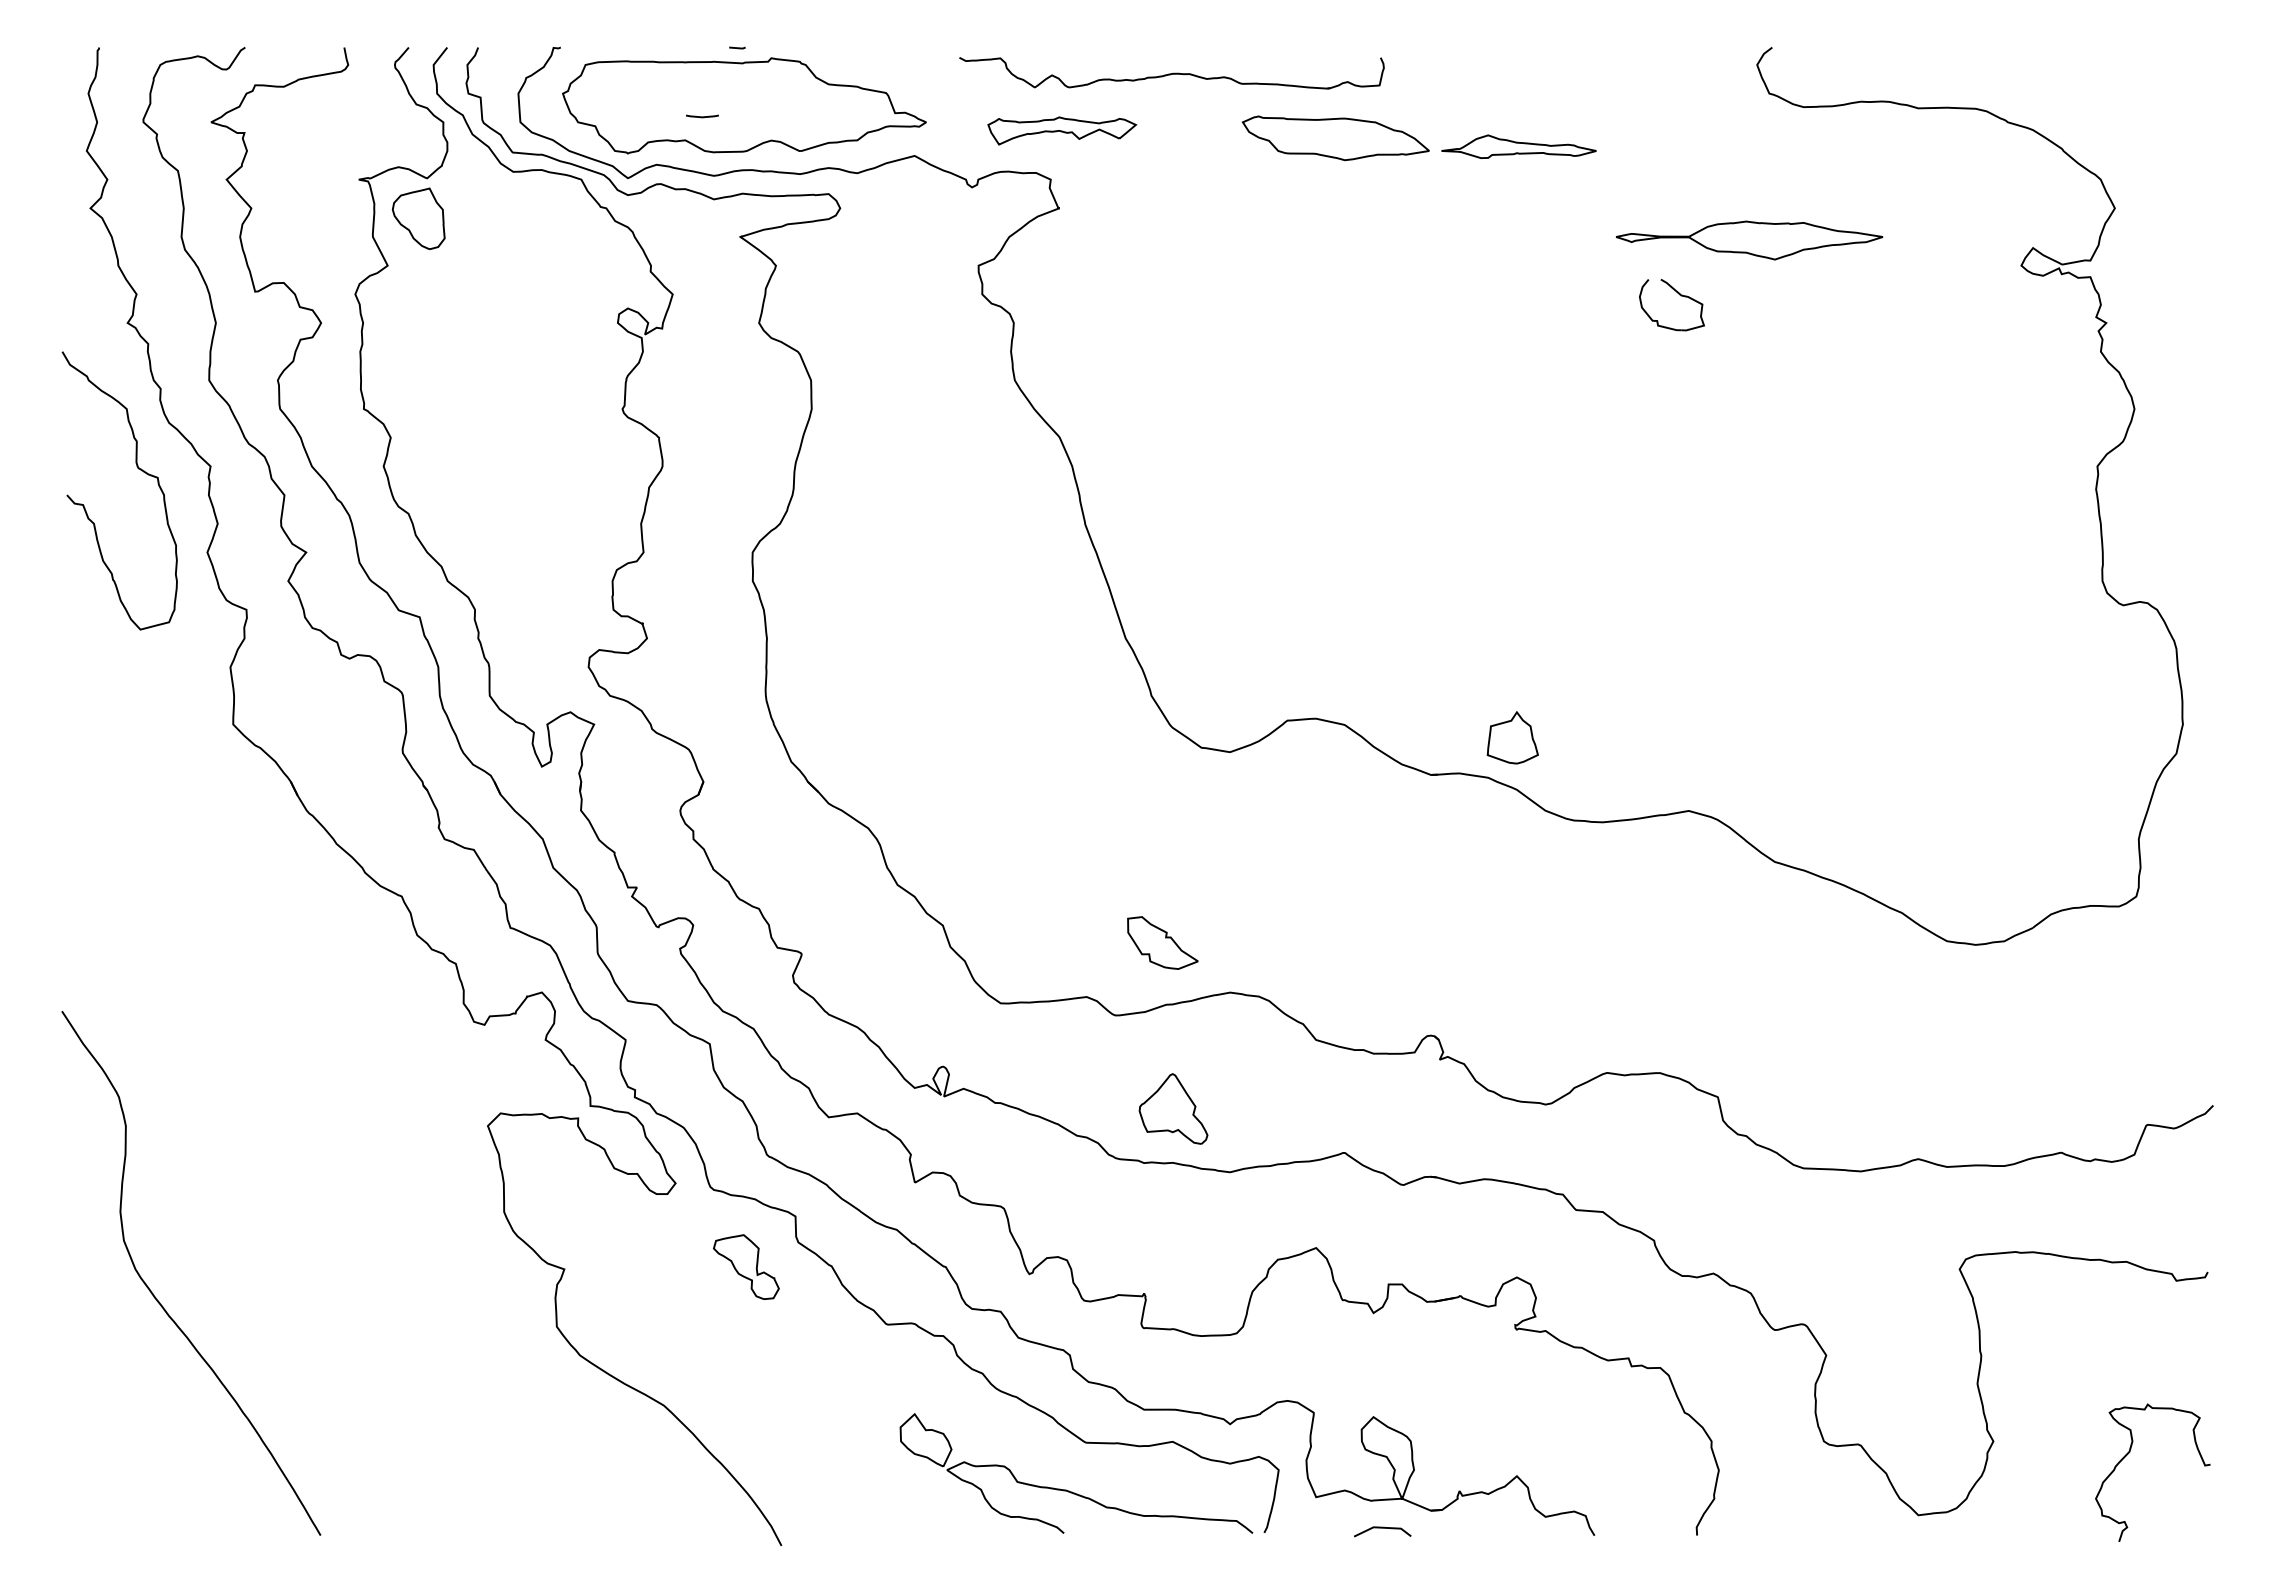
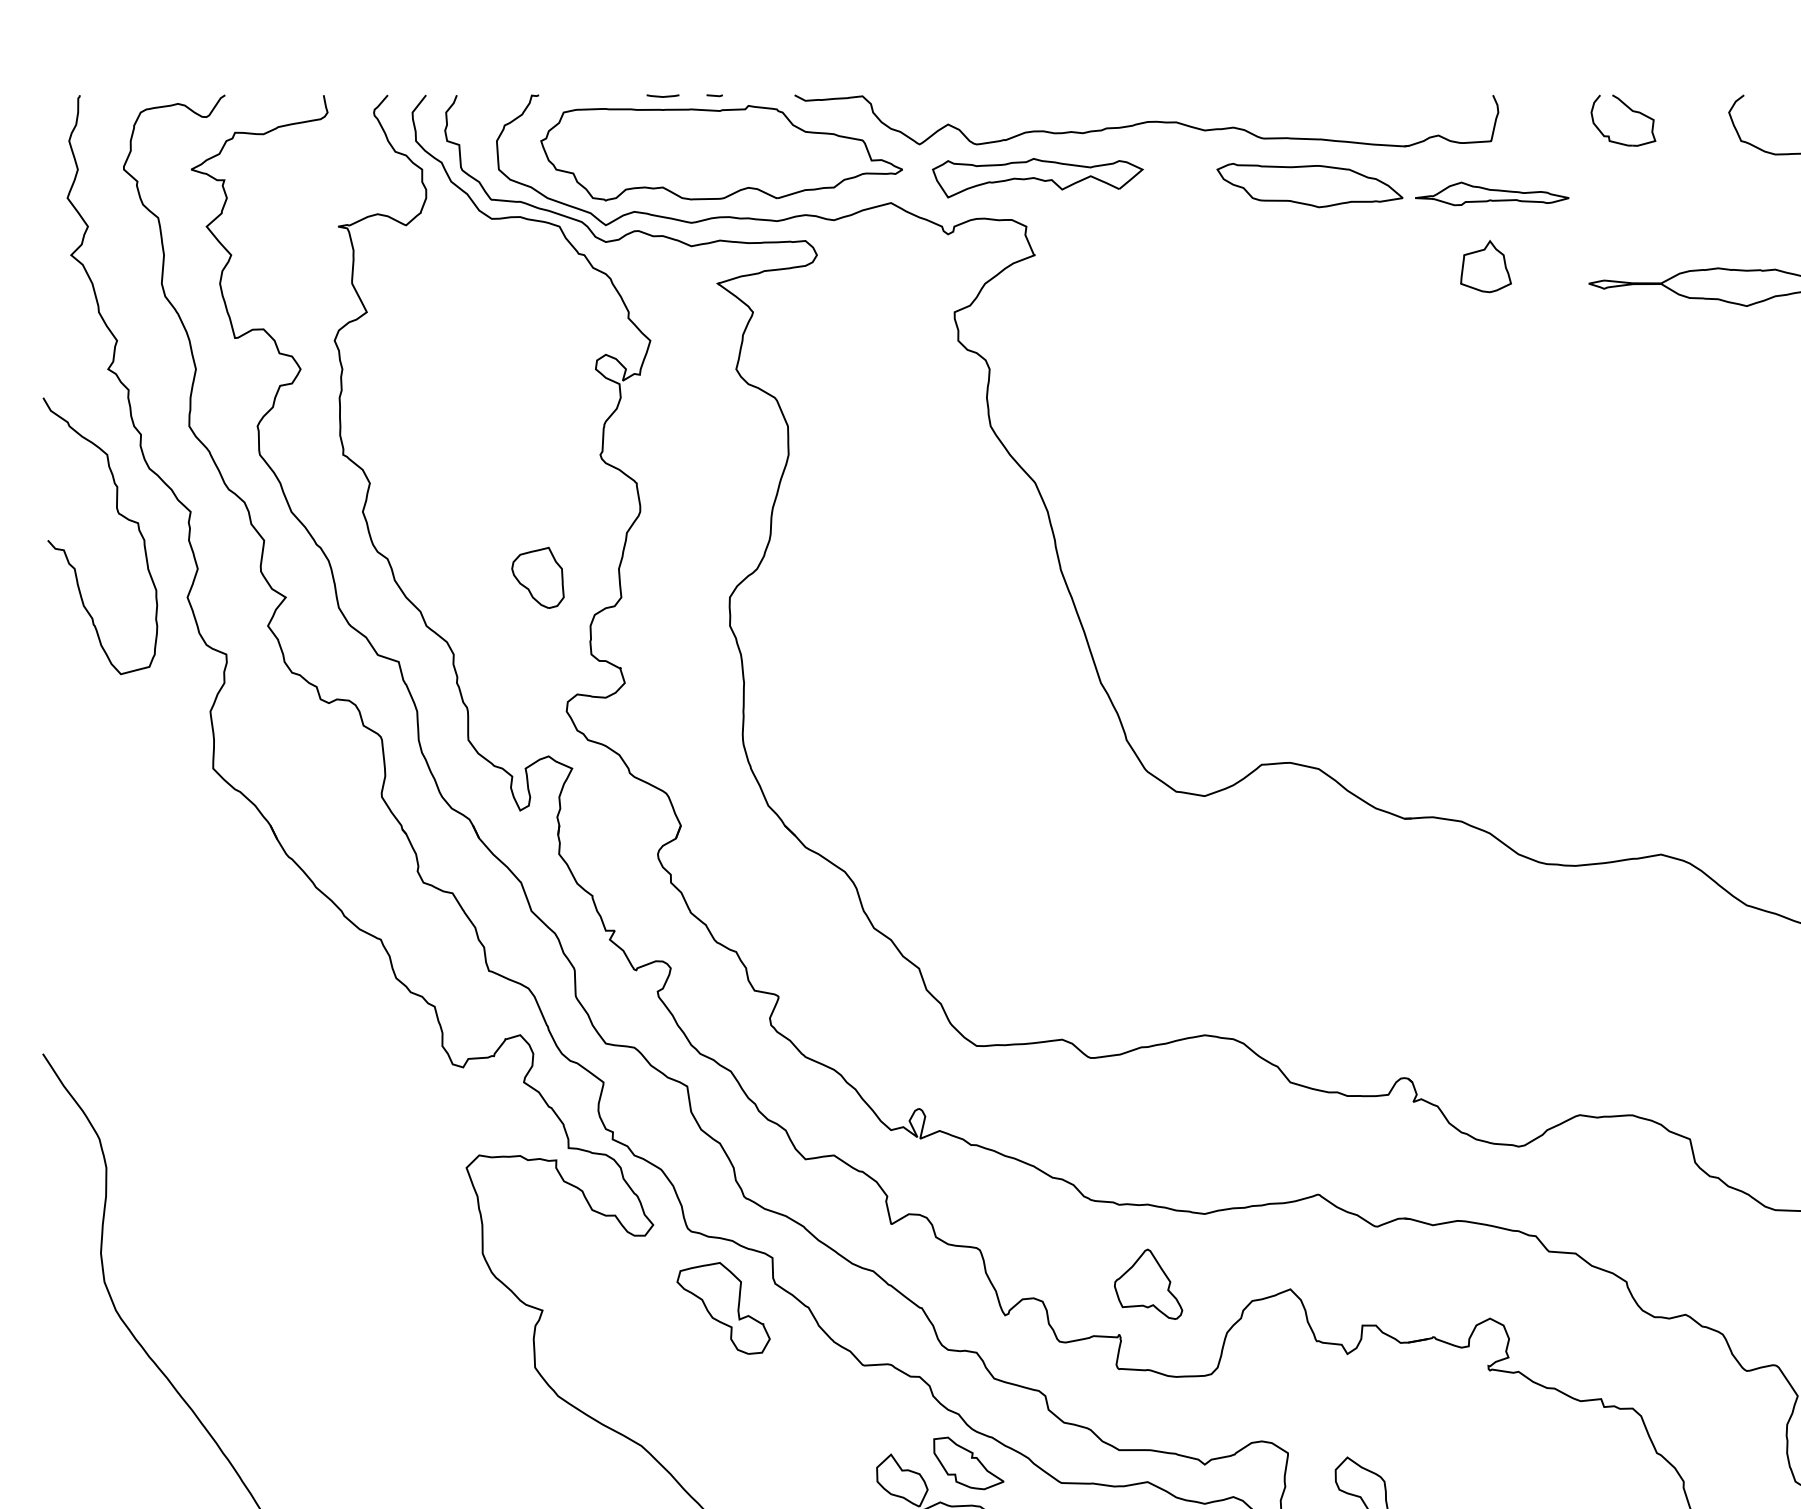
part: (1171, 72) -> (1146, 120), size x1.67
line: (702, 116) -> (663, 96), moved
part: (1061, 130) -> (1037, 177), size x1.43
part: (418, 218) -> (537, 577), moved
part: (1679, 295) -> (1630, 111), moved
part: (1512, 737) -> (1485, 266), moved
part: (1162, 942) -> (968, 1462), moved
part: (1173, 1108) -> (1148, 1283), moved
part: (746, 1266) -> (723, 1307), size x1.43

